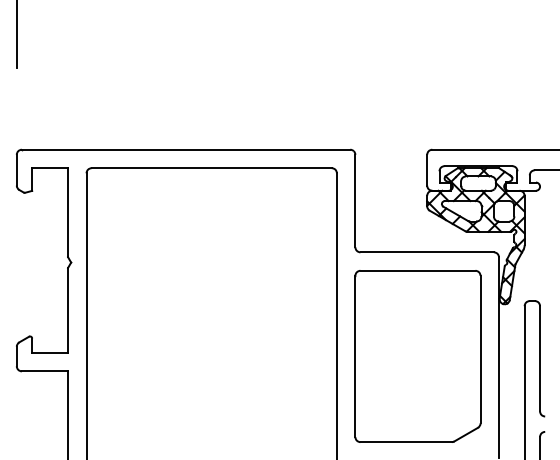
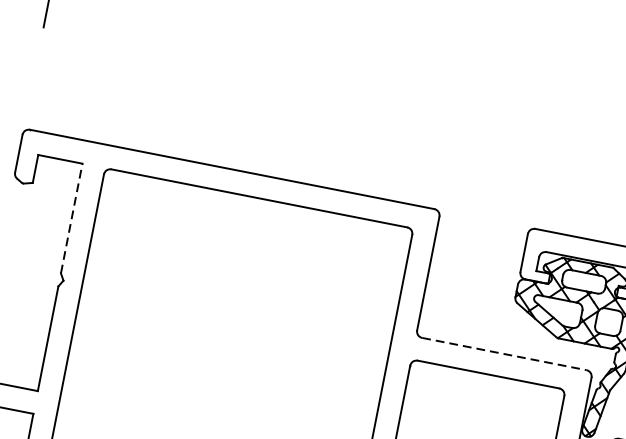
line: (68, 212) -> (72, 218), solid -> dashed
line: (427, 252) -> (504, 354), solid -> dashed

